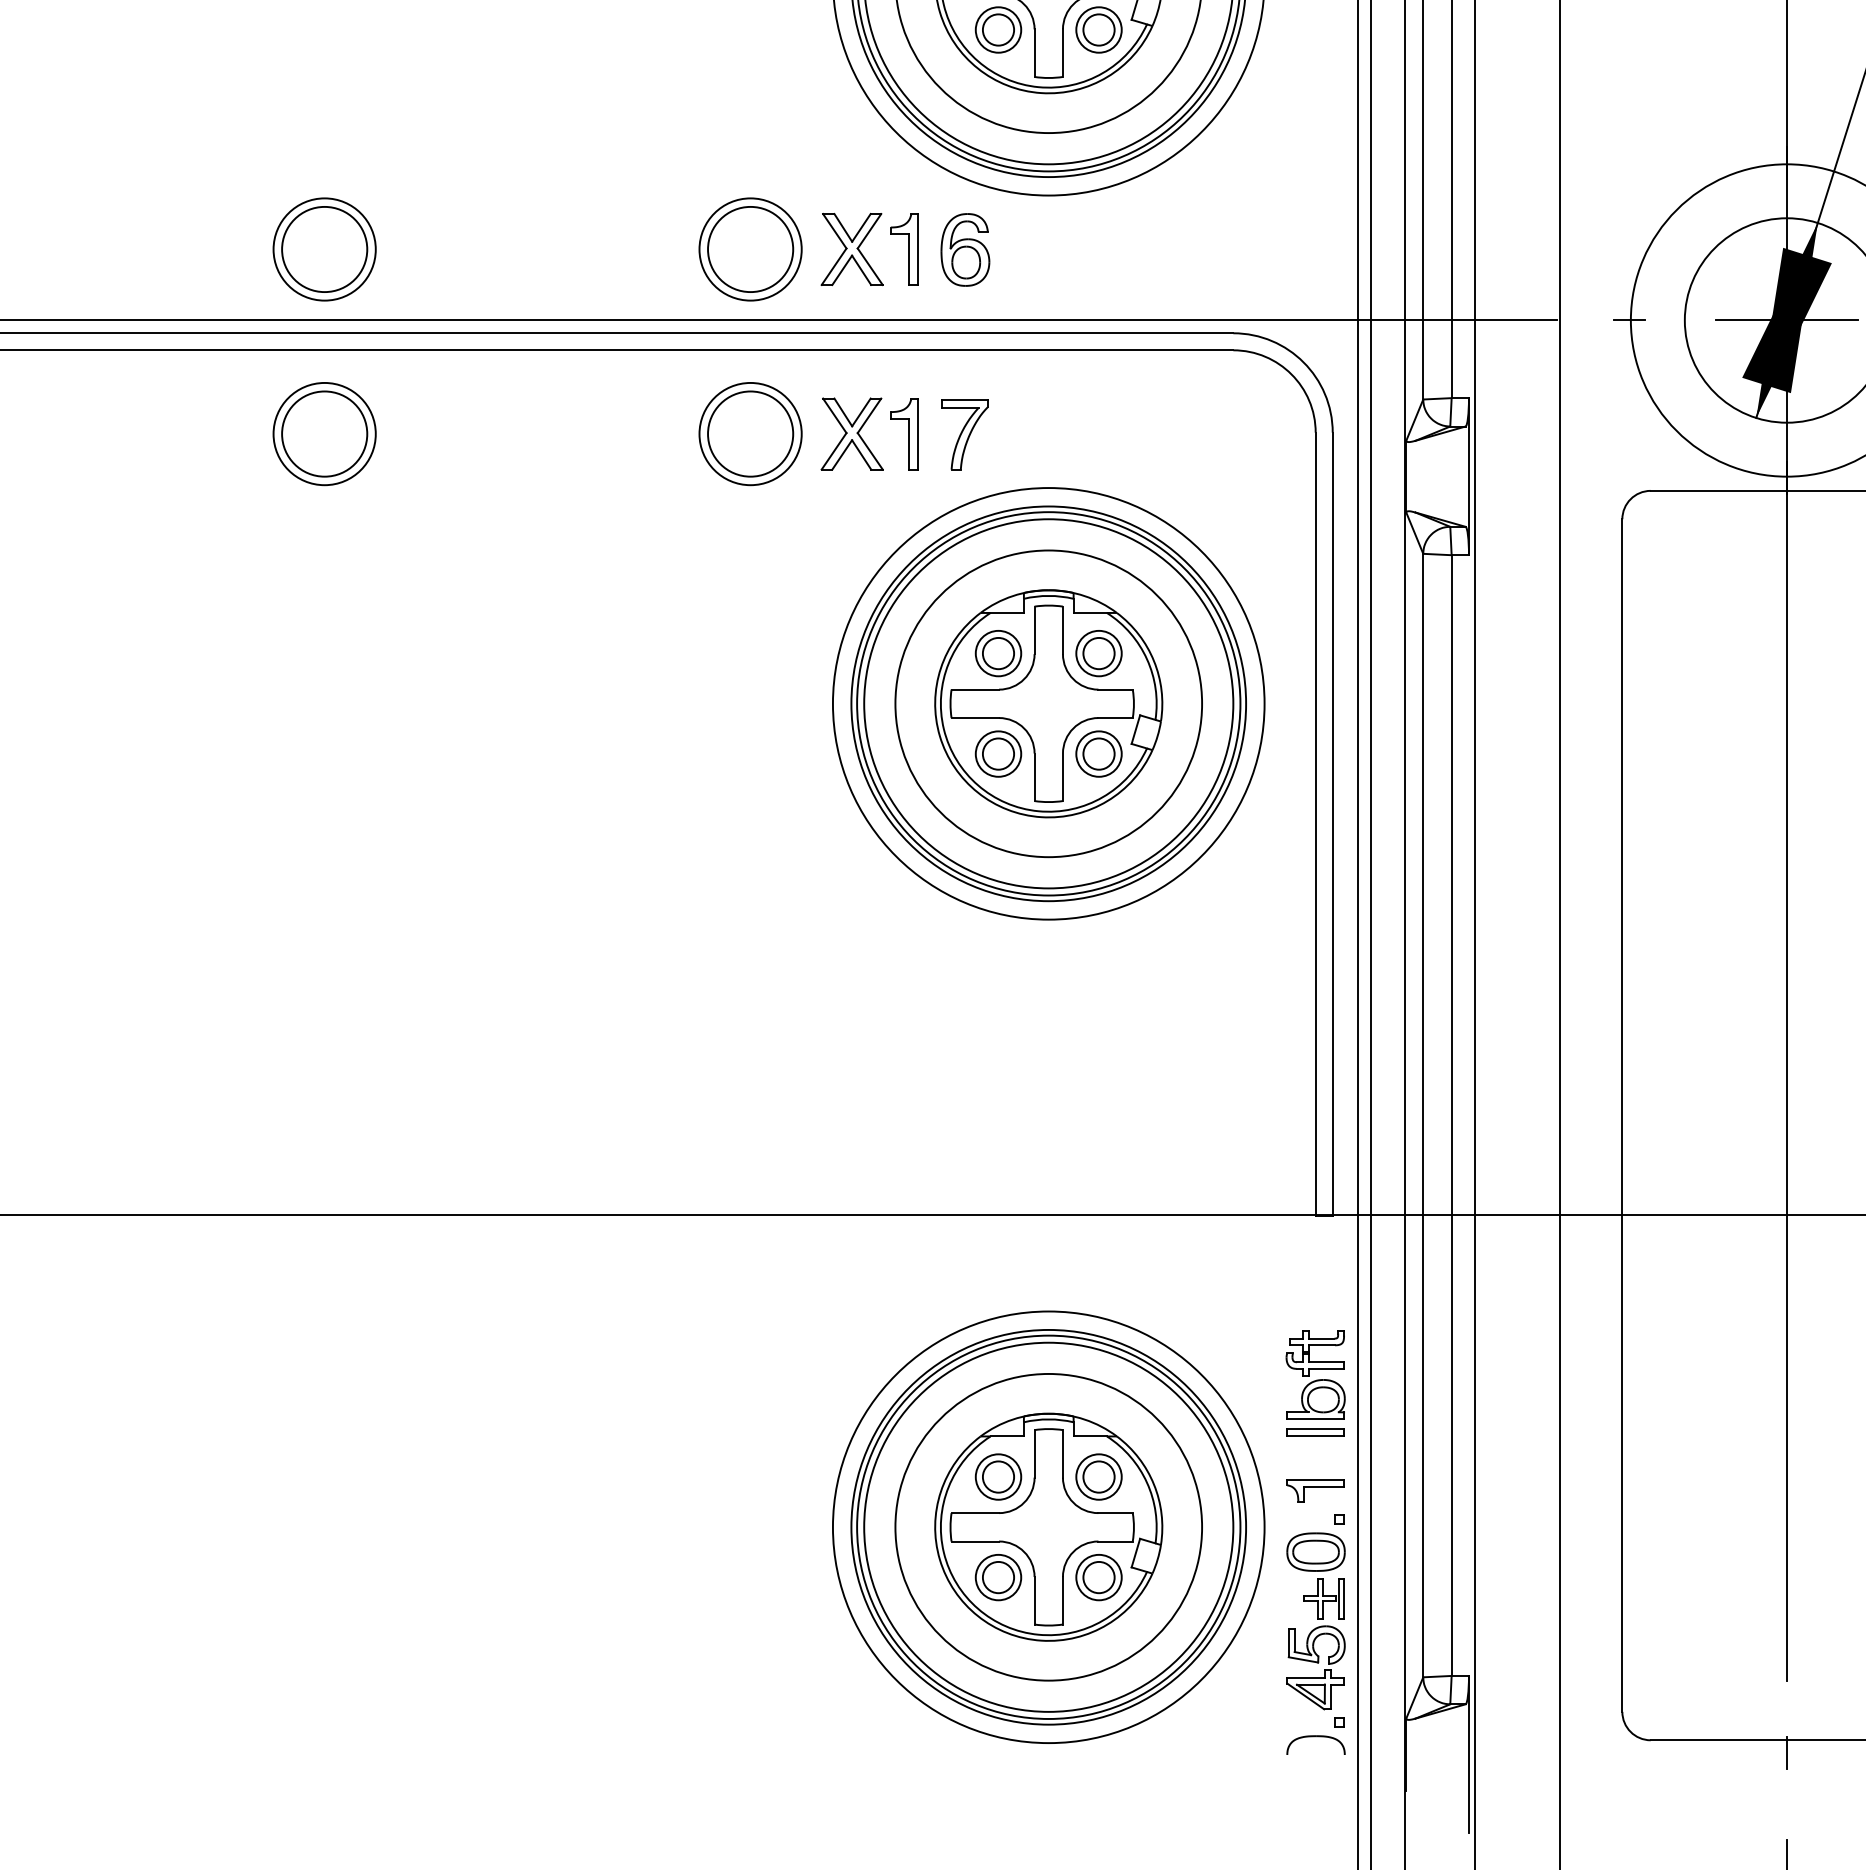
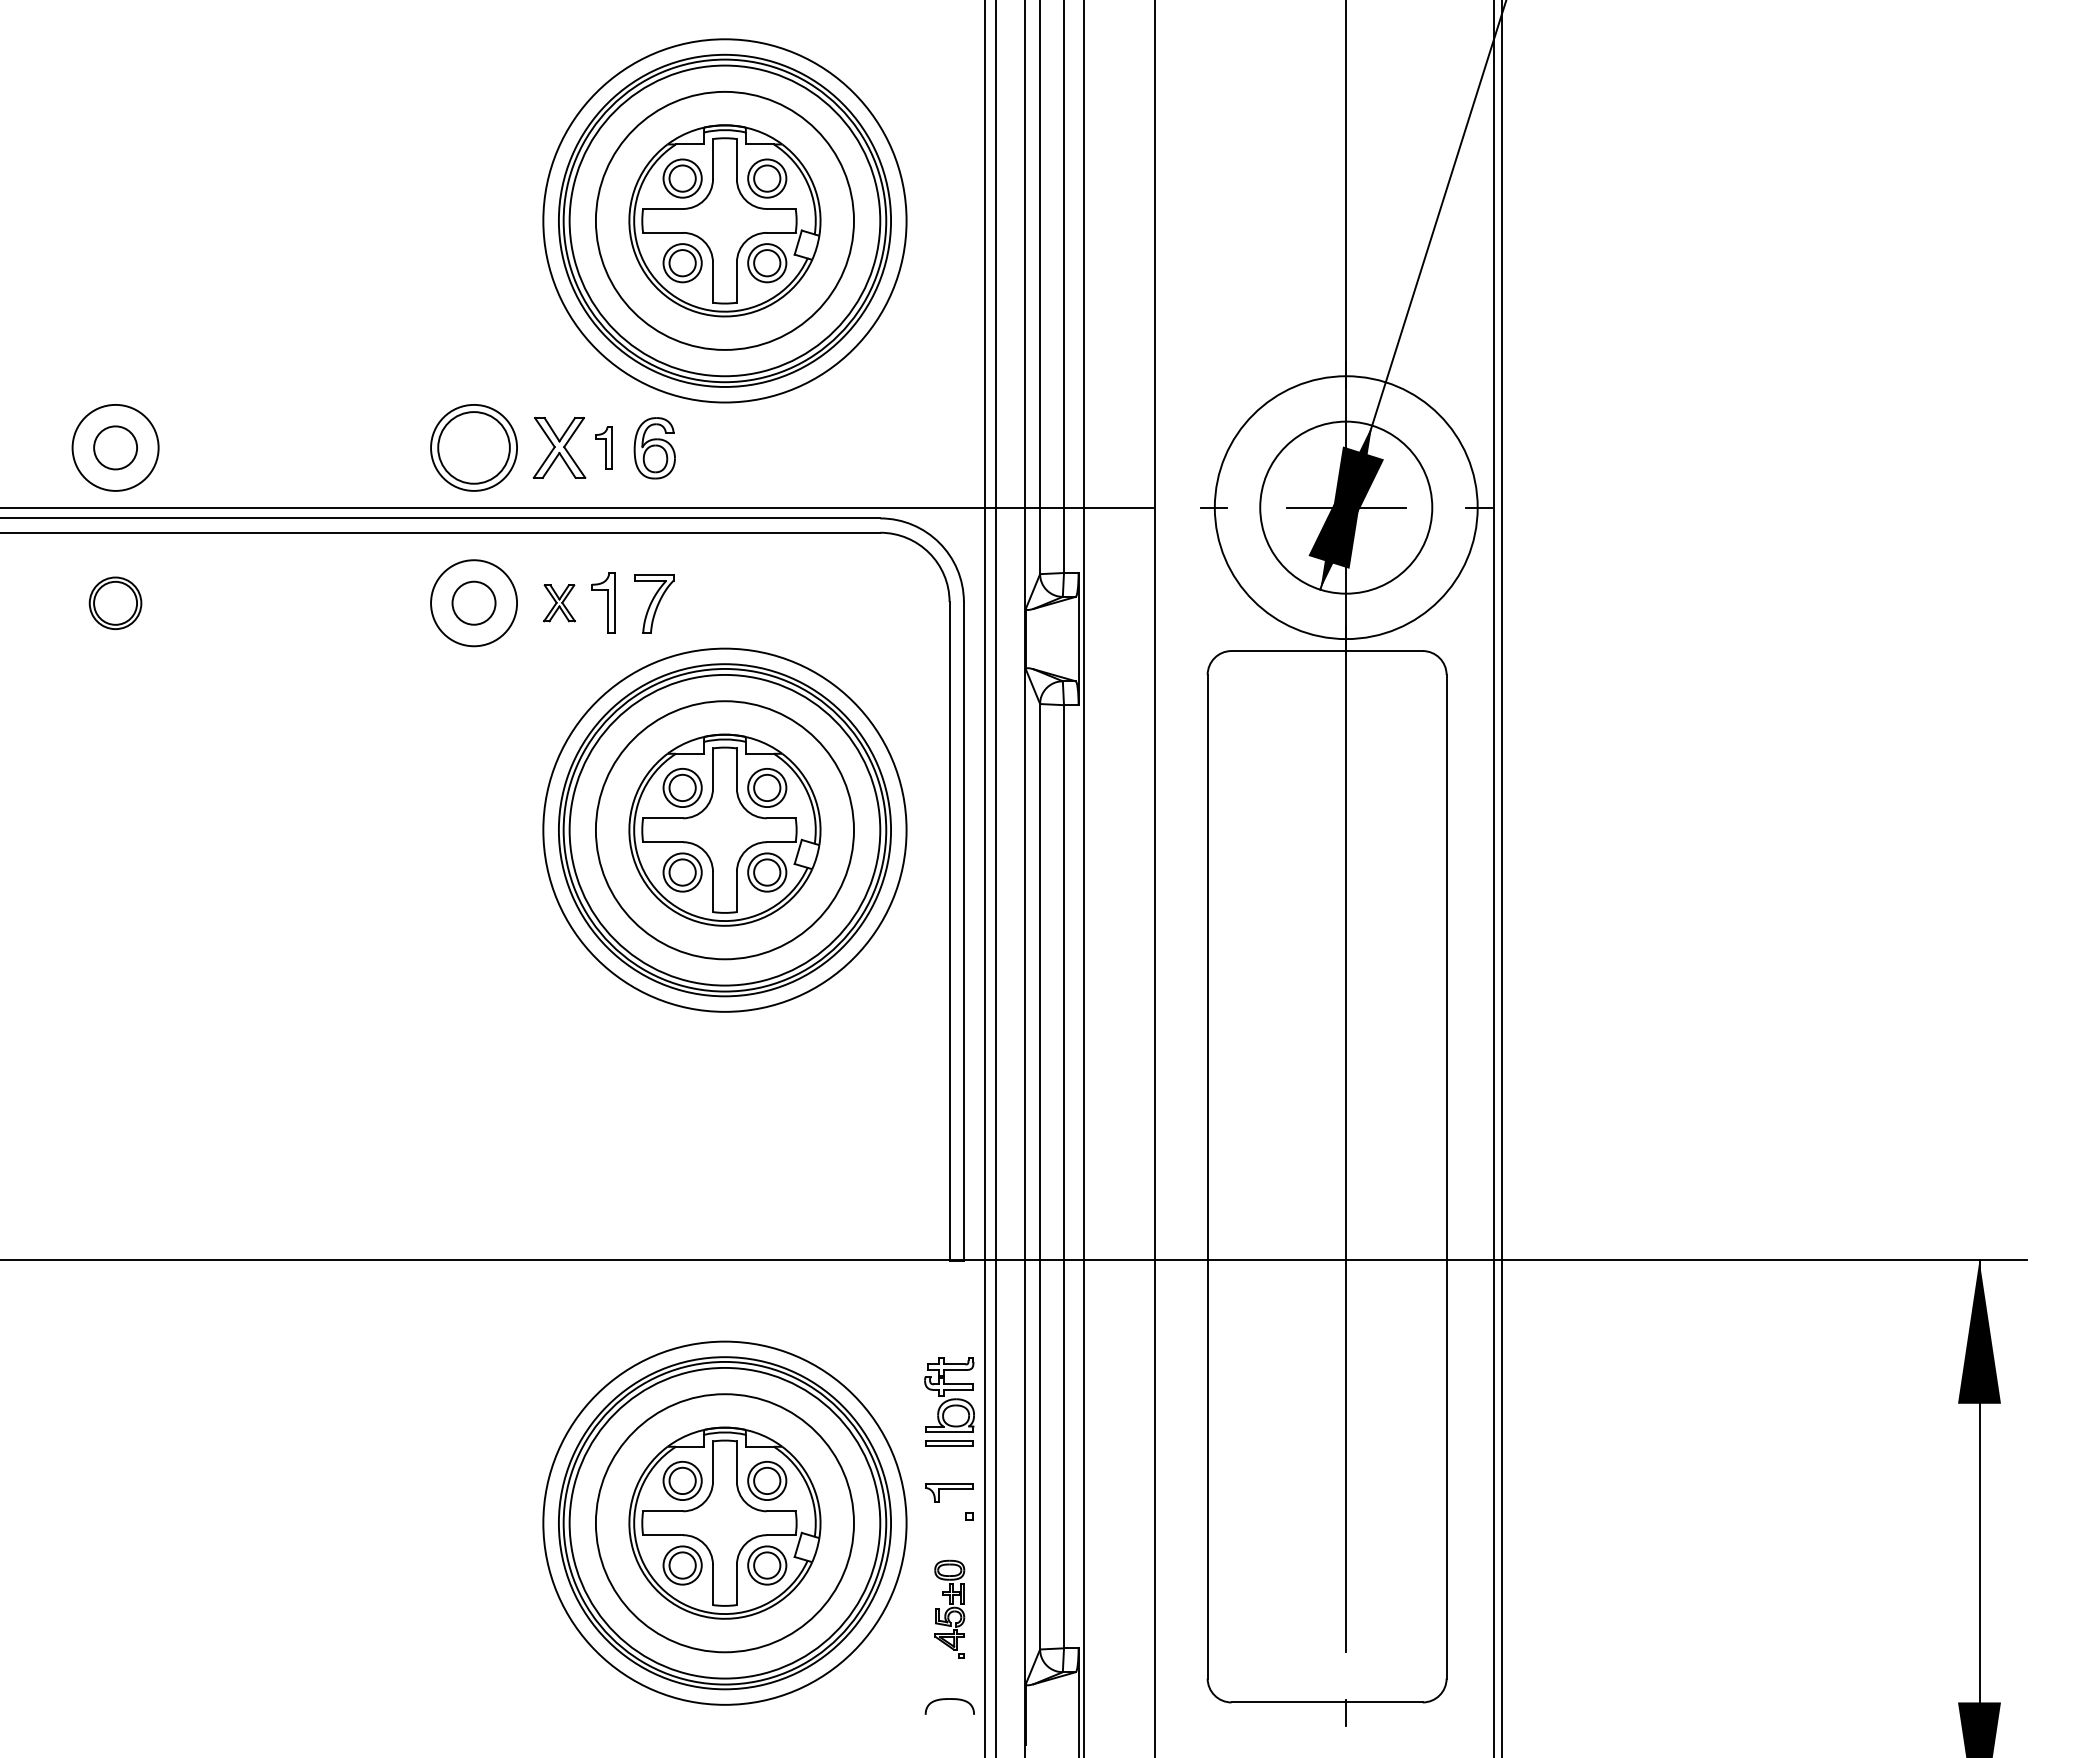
circle: (324, 249) -> (115, 447), size x0.6
part: (904, 249) -> (603, 447), size x0.7
part: (324, 434) -> (115, 603), size x0.6
circle: (749, 434) -> (473, 603), size x0.6
part: (852, 434) -> (559, 603), size x0.6
part: (1315, 1629) -> (949, 1609), size x0.6

